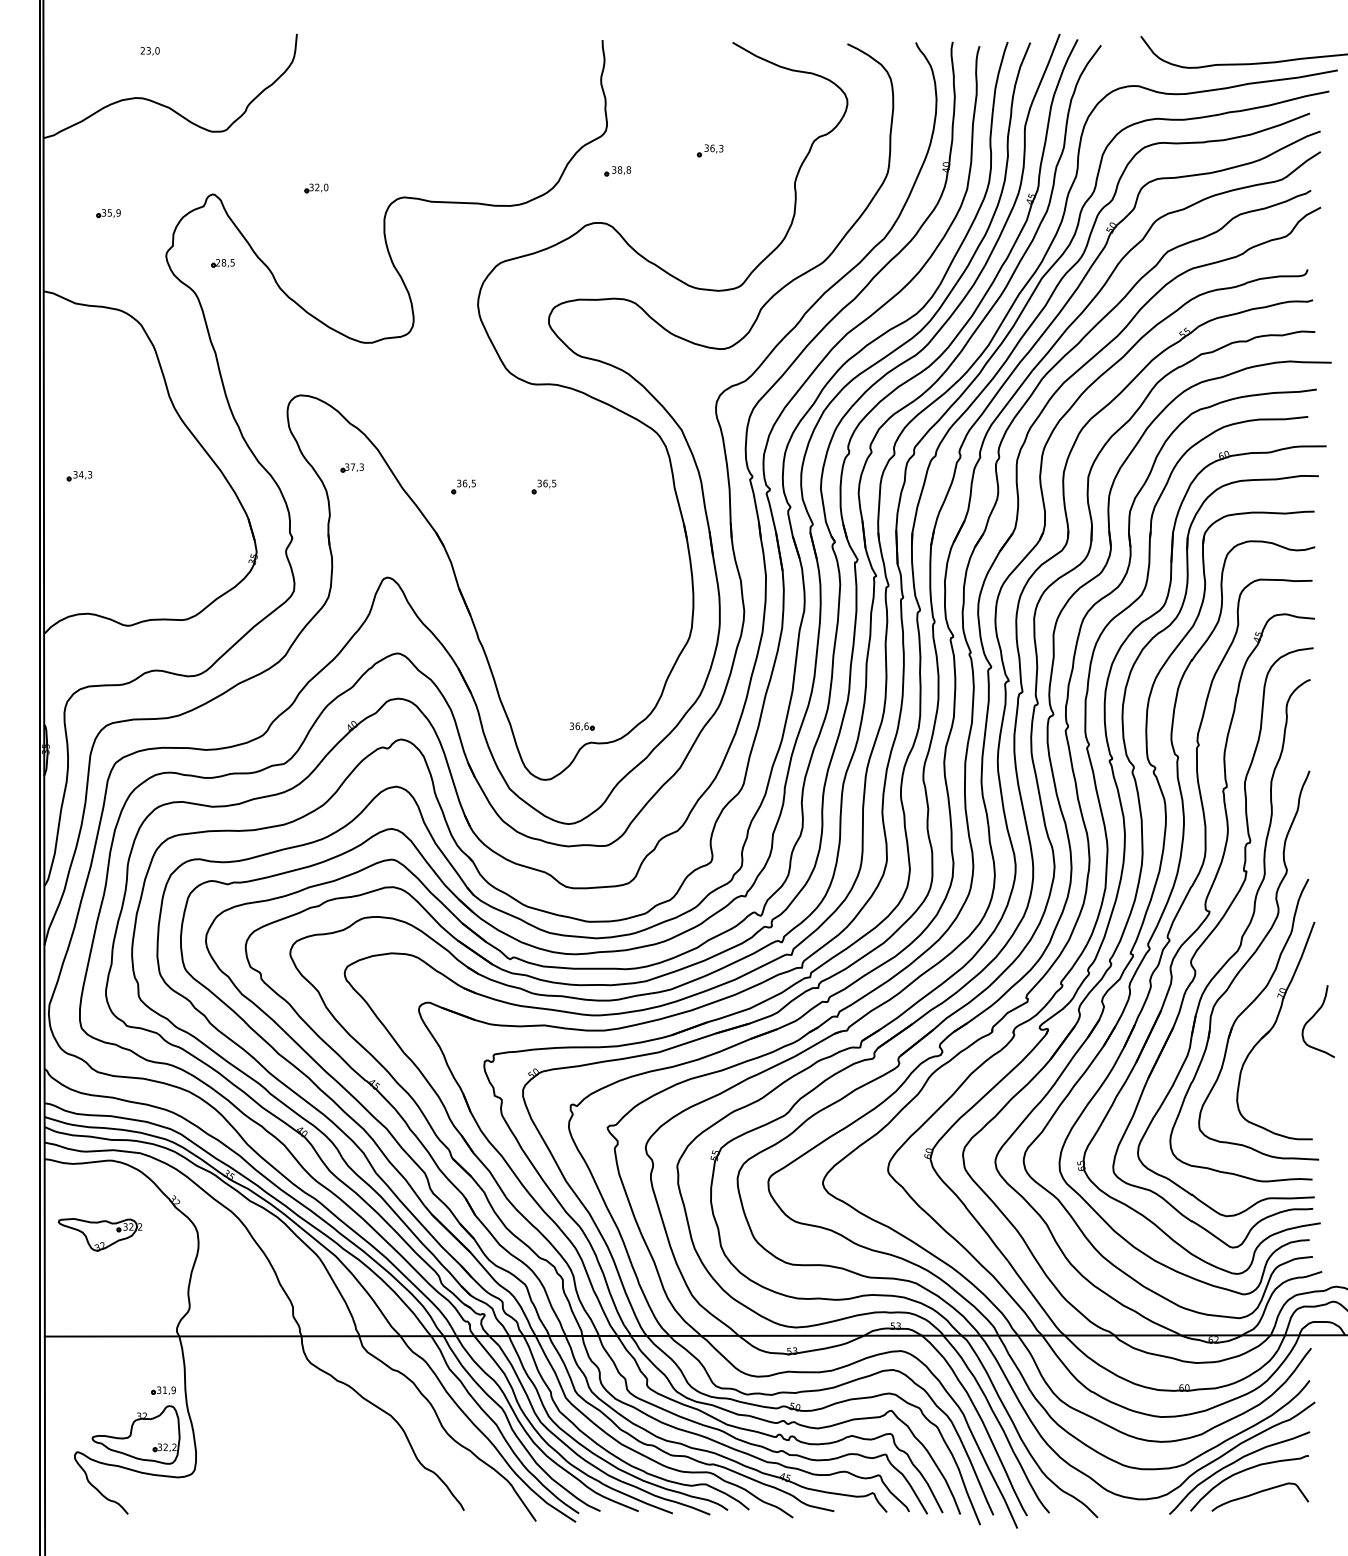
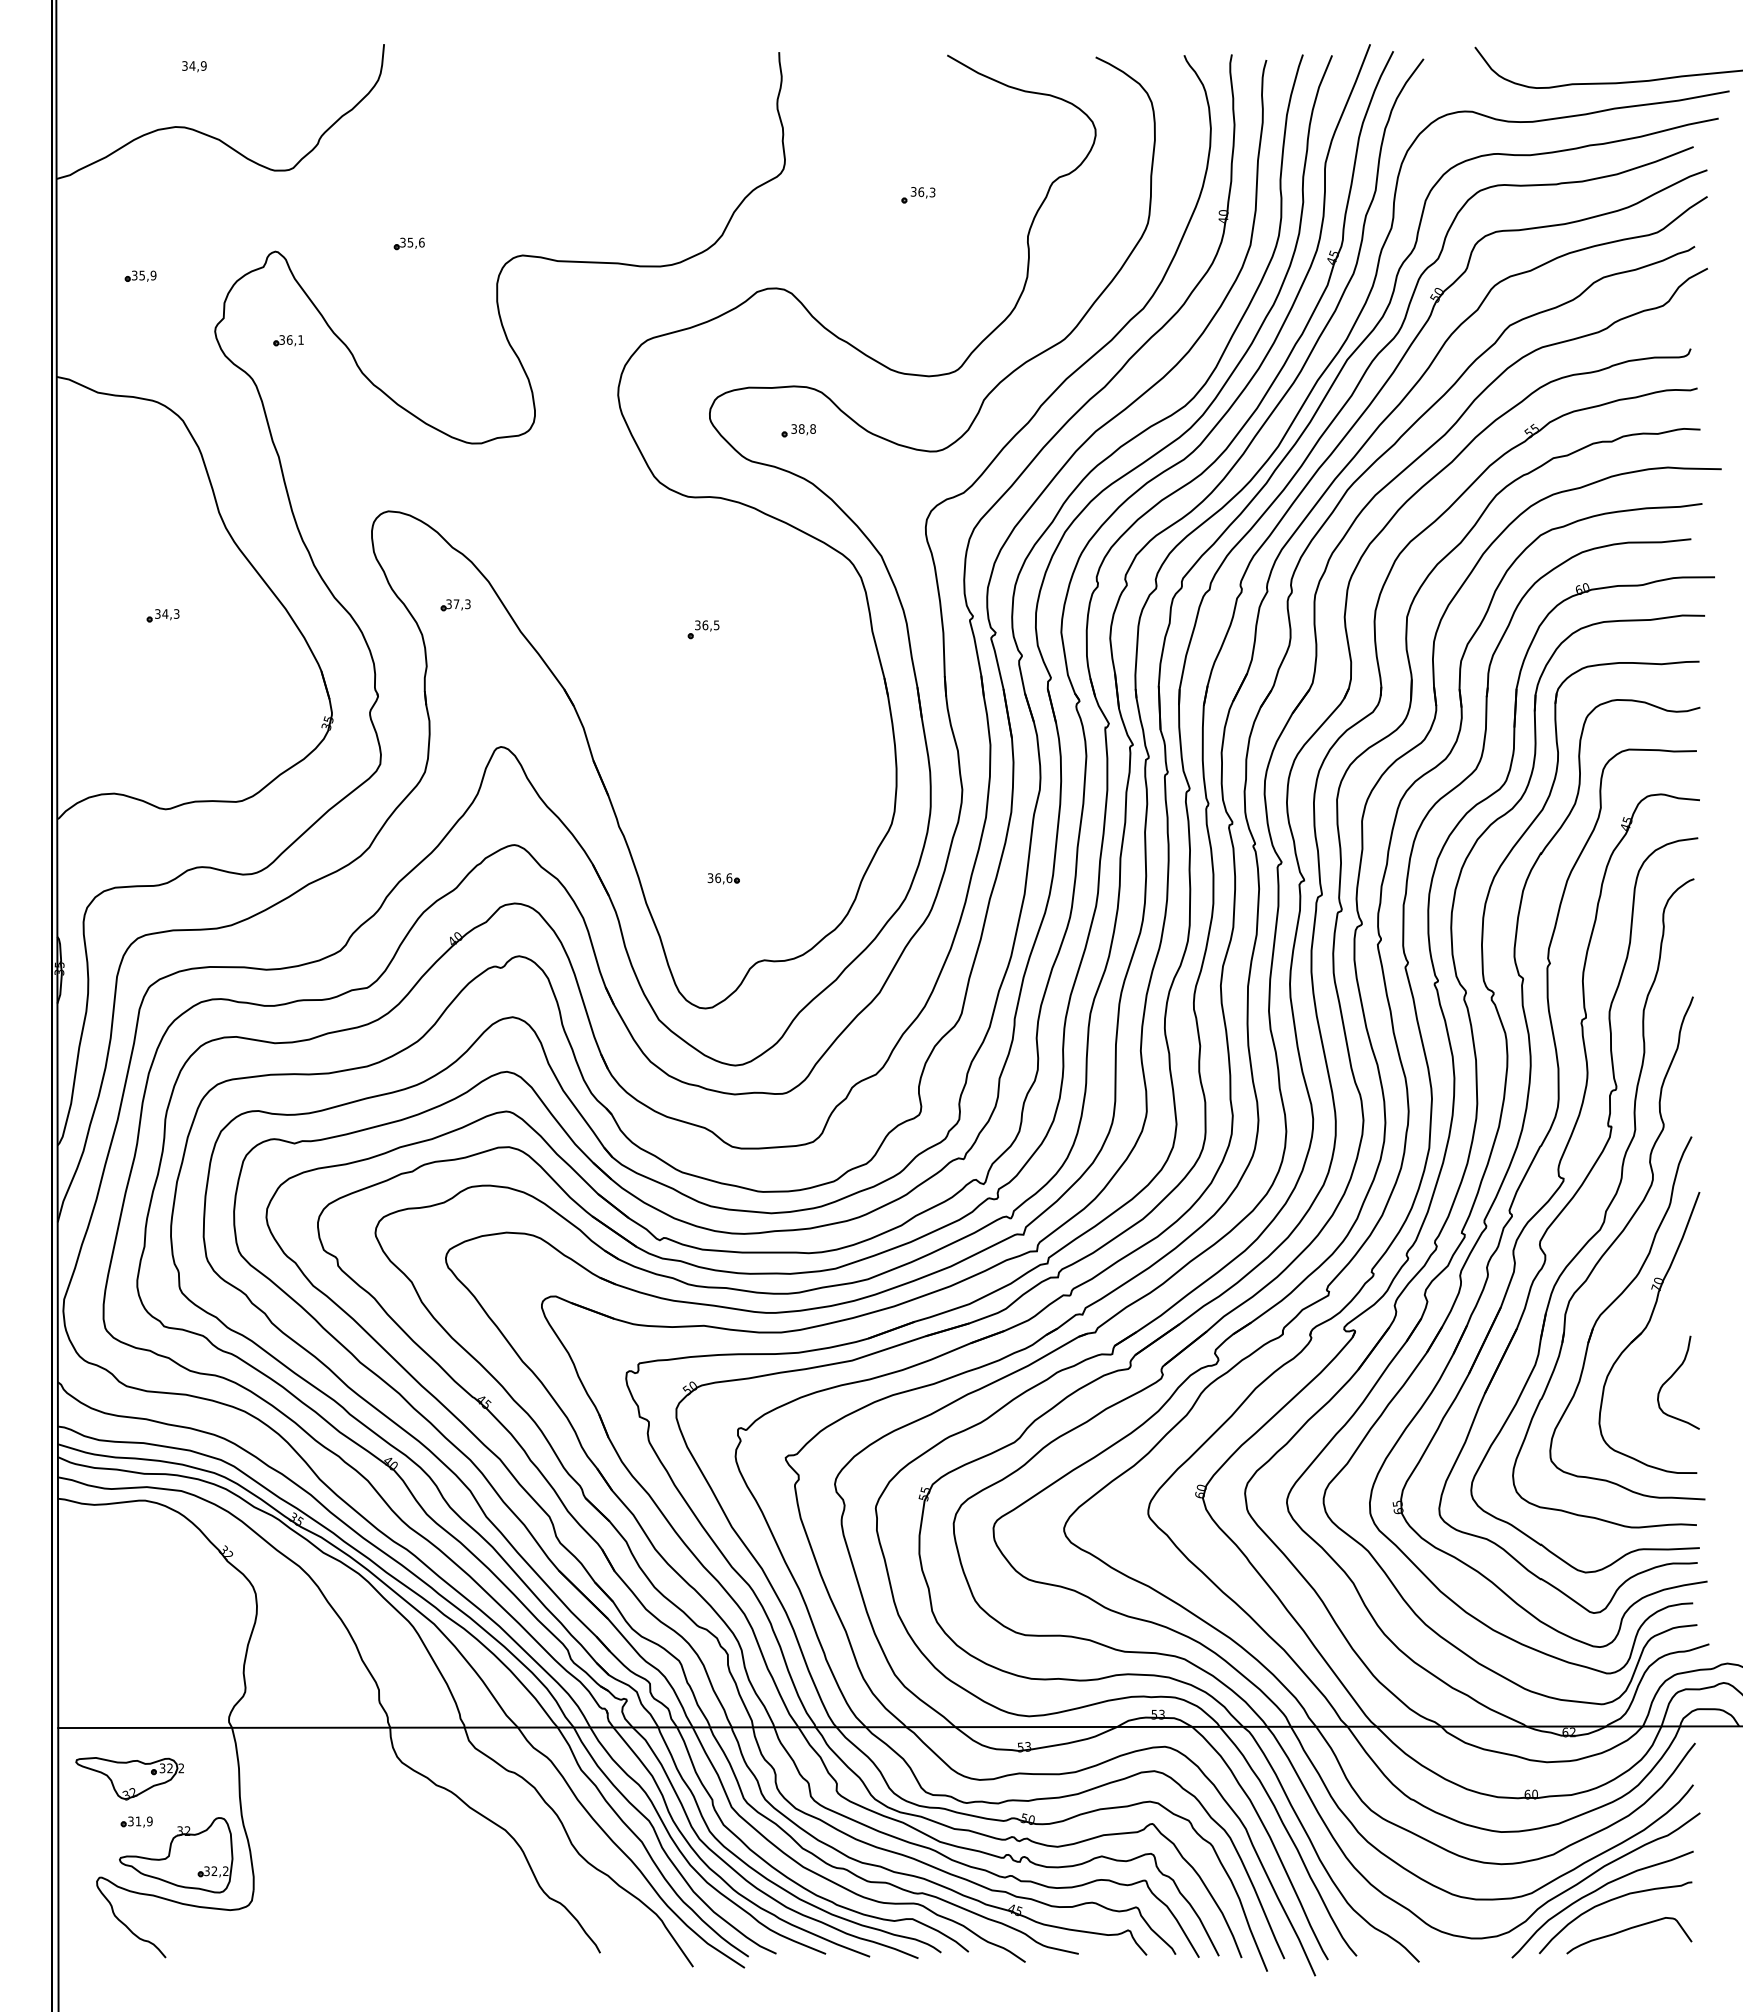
text: (150, 50) -> (194, 65), 23,0 -> 34,9
part: (617, 171) -> (798, 430), moved
text: (321, 187) -> (415, 242), 32,0 -> 35,6
text: (225, 262) -> (291, 339), 28,5 -> 36,1
part: (79, 475) -> (162, 615), moved
part: (463, 486) -> (599, 629), removed
part: (581, 726) -> (723, 878), moved
curve: (1313, 1016) -> (1672, 1376), moved
part: (99, 1234) -> (129, 1778), moved
part: (163, 1390) -> (136, 1821), moved

